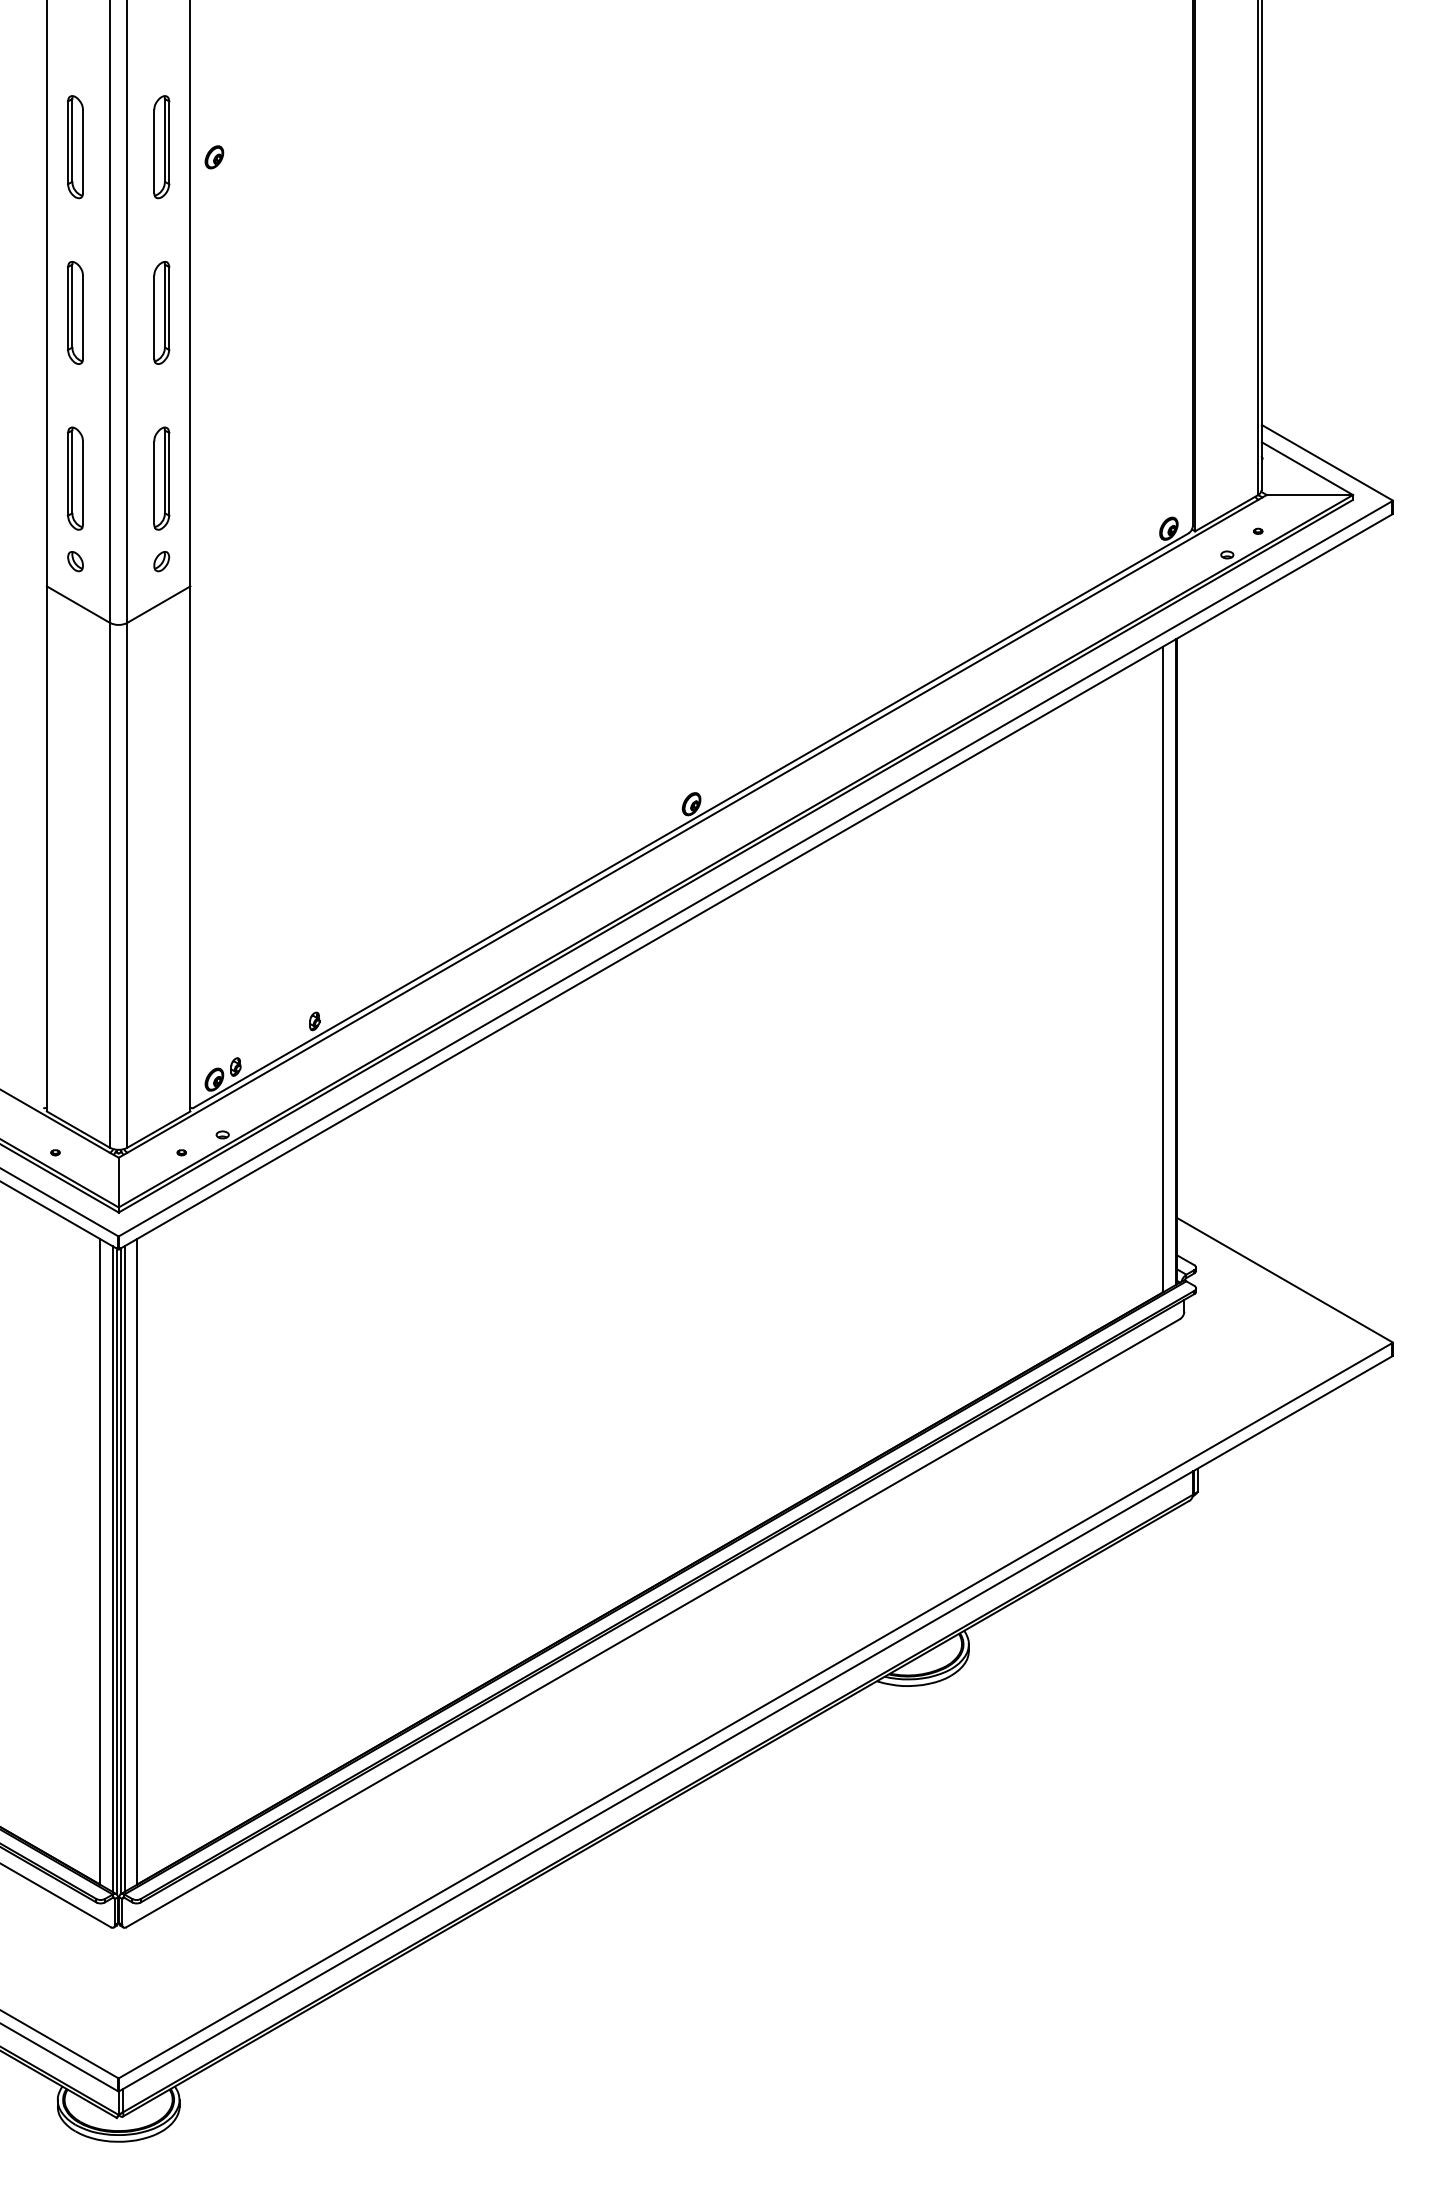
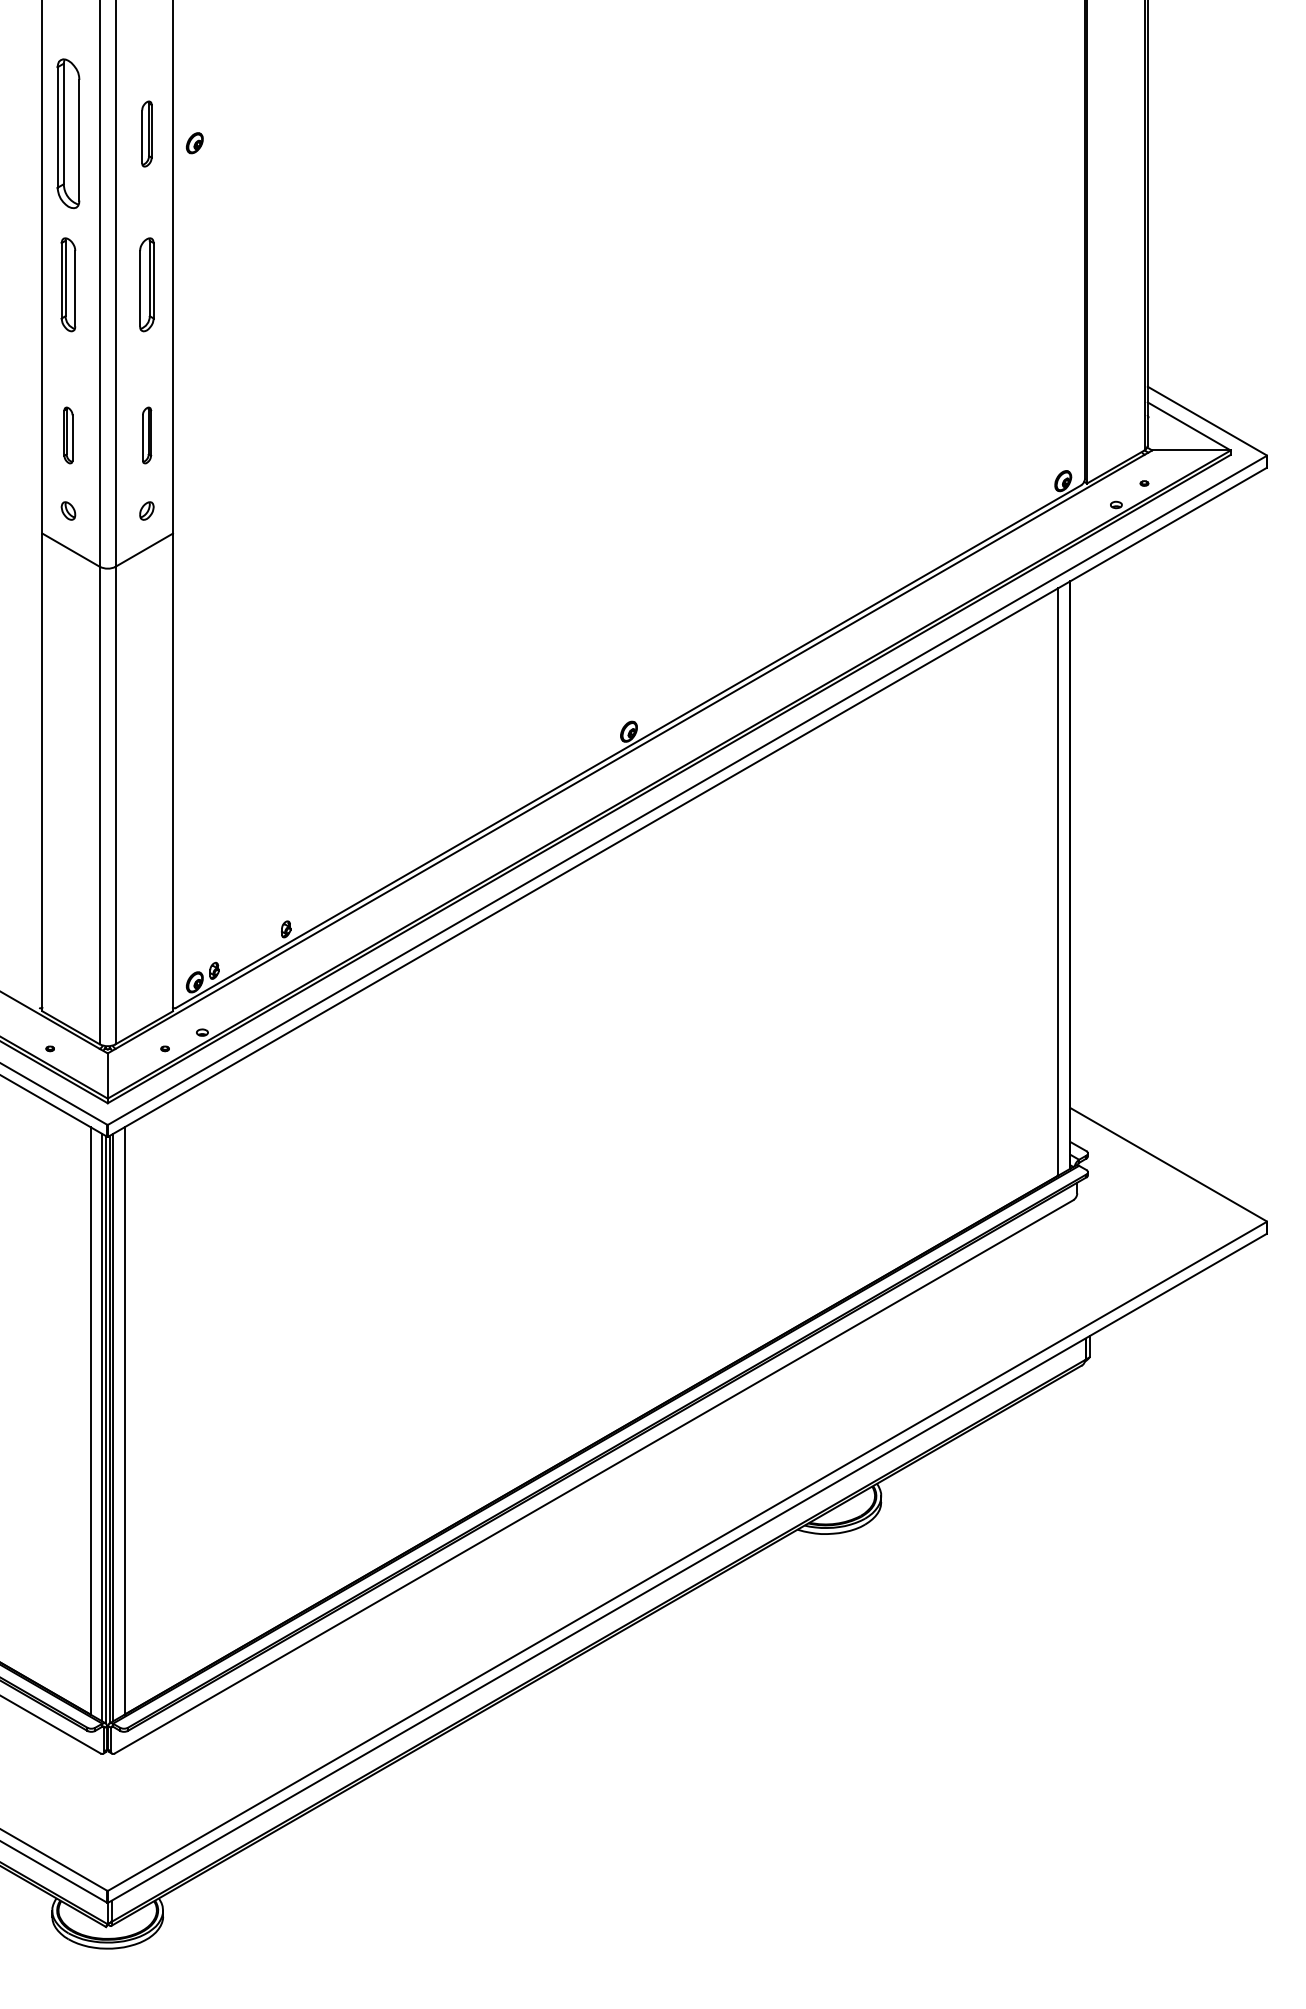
part: (75, 147) -> (68, 134), size x1.6
part: (161, 147) -> (146, 134), size x0.7
part: (75, 478) -> (68, 435), size x0.6
part: (161, 478) -> (146, 435), size x0.6

